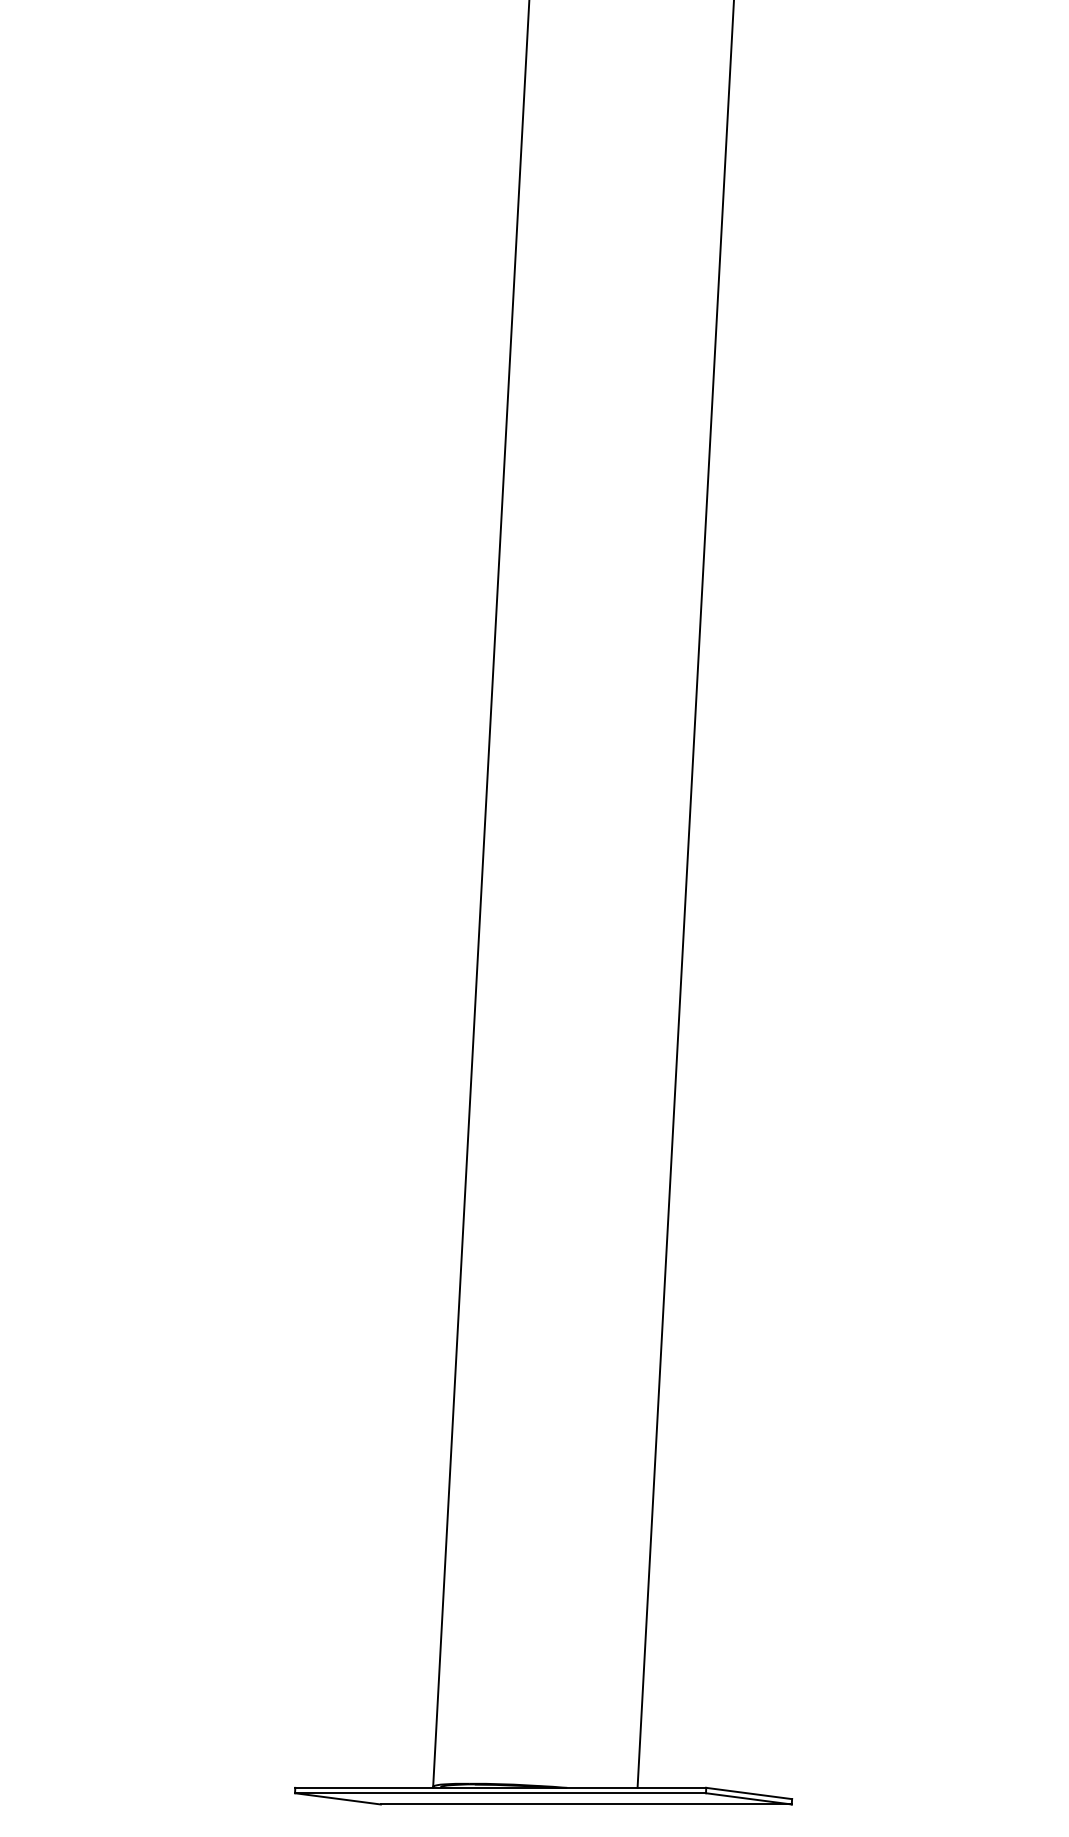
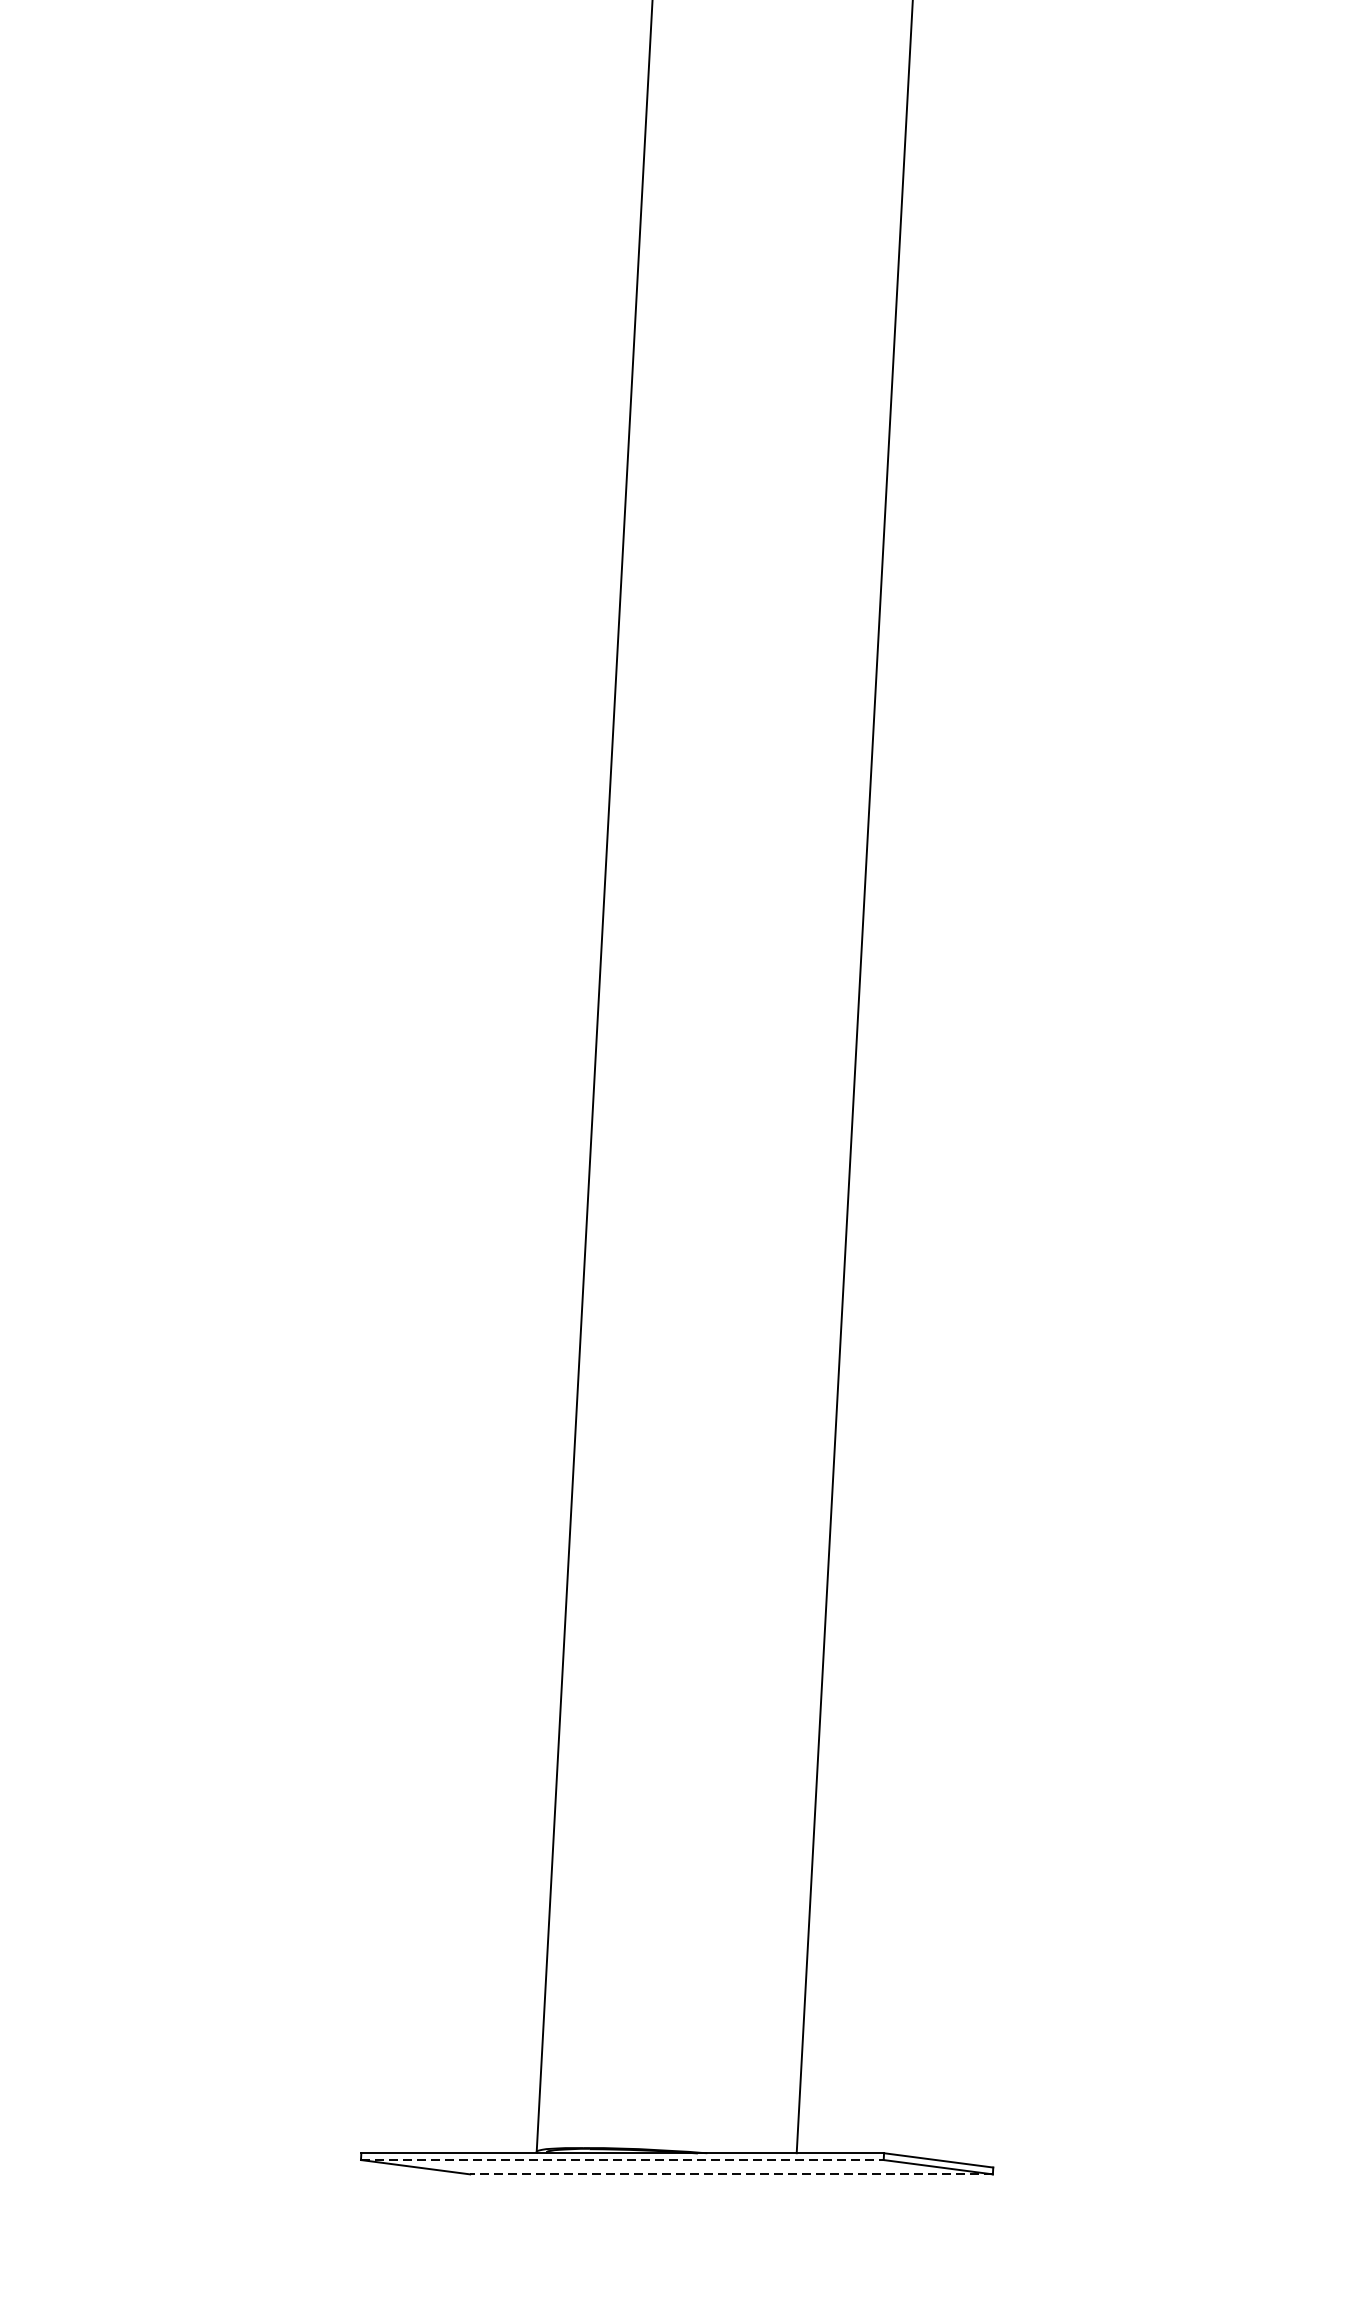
line: (501, 1793) -> (623, 2160), solid -> dashed
line: (585, 1804) -> (730, 2174), solid -> dashed

